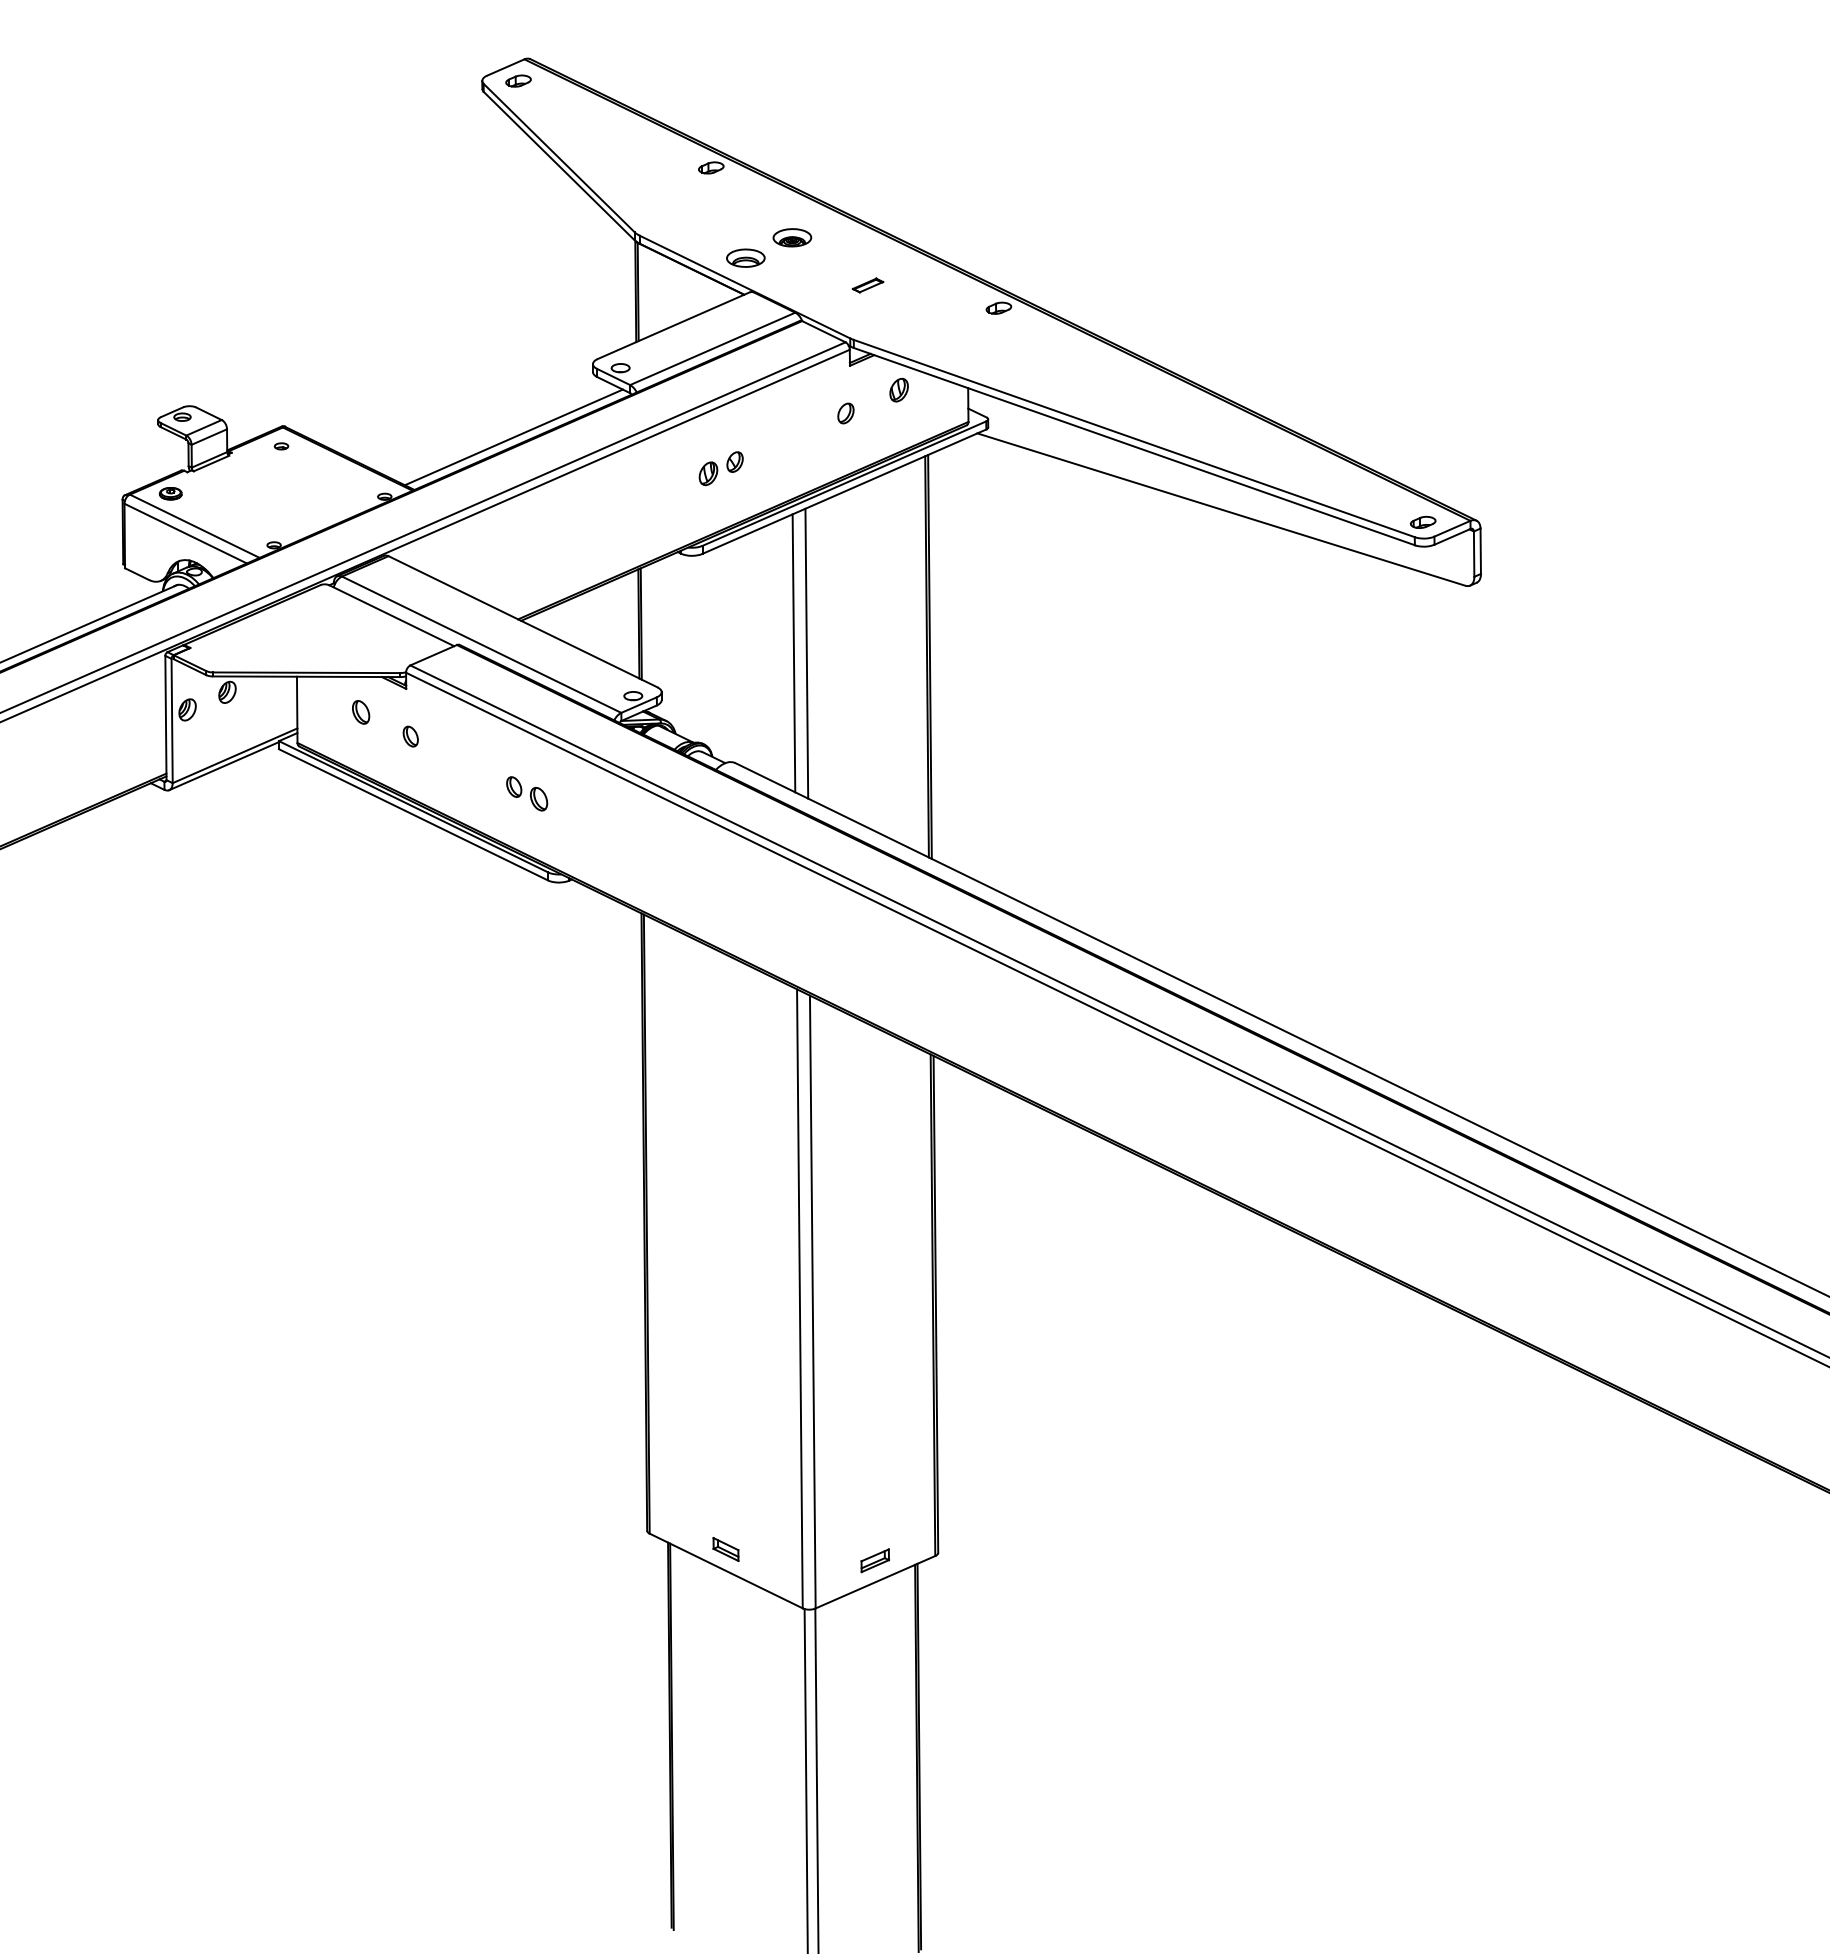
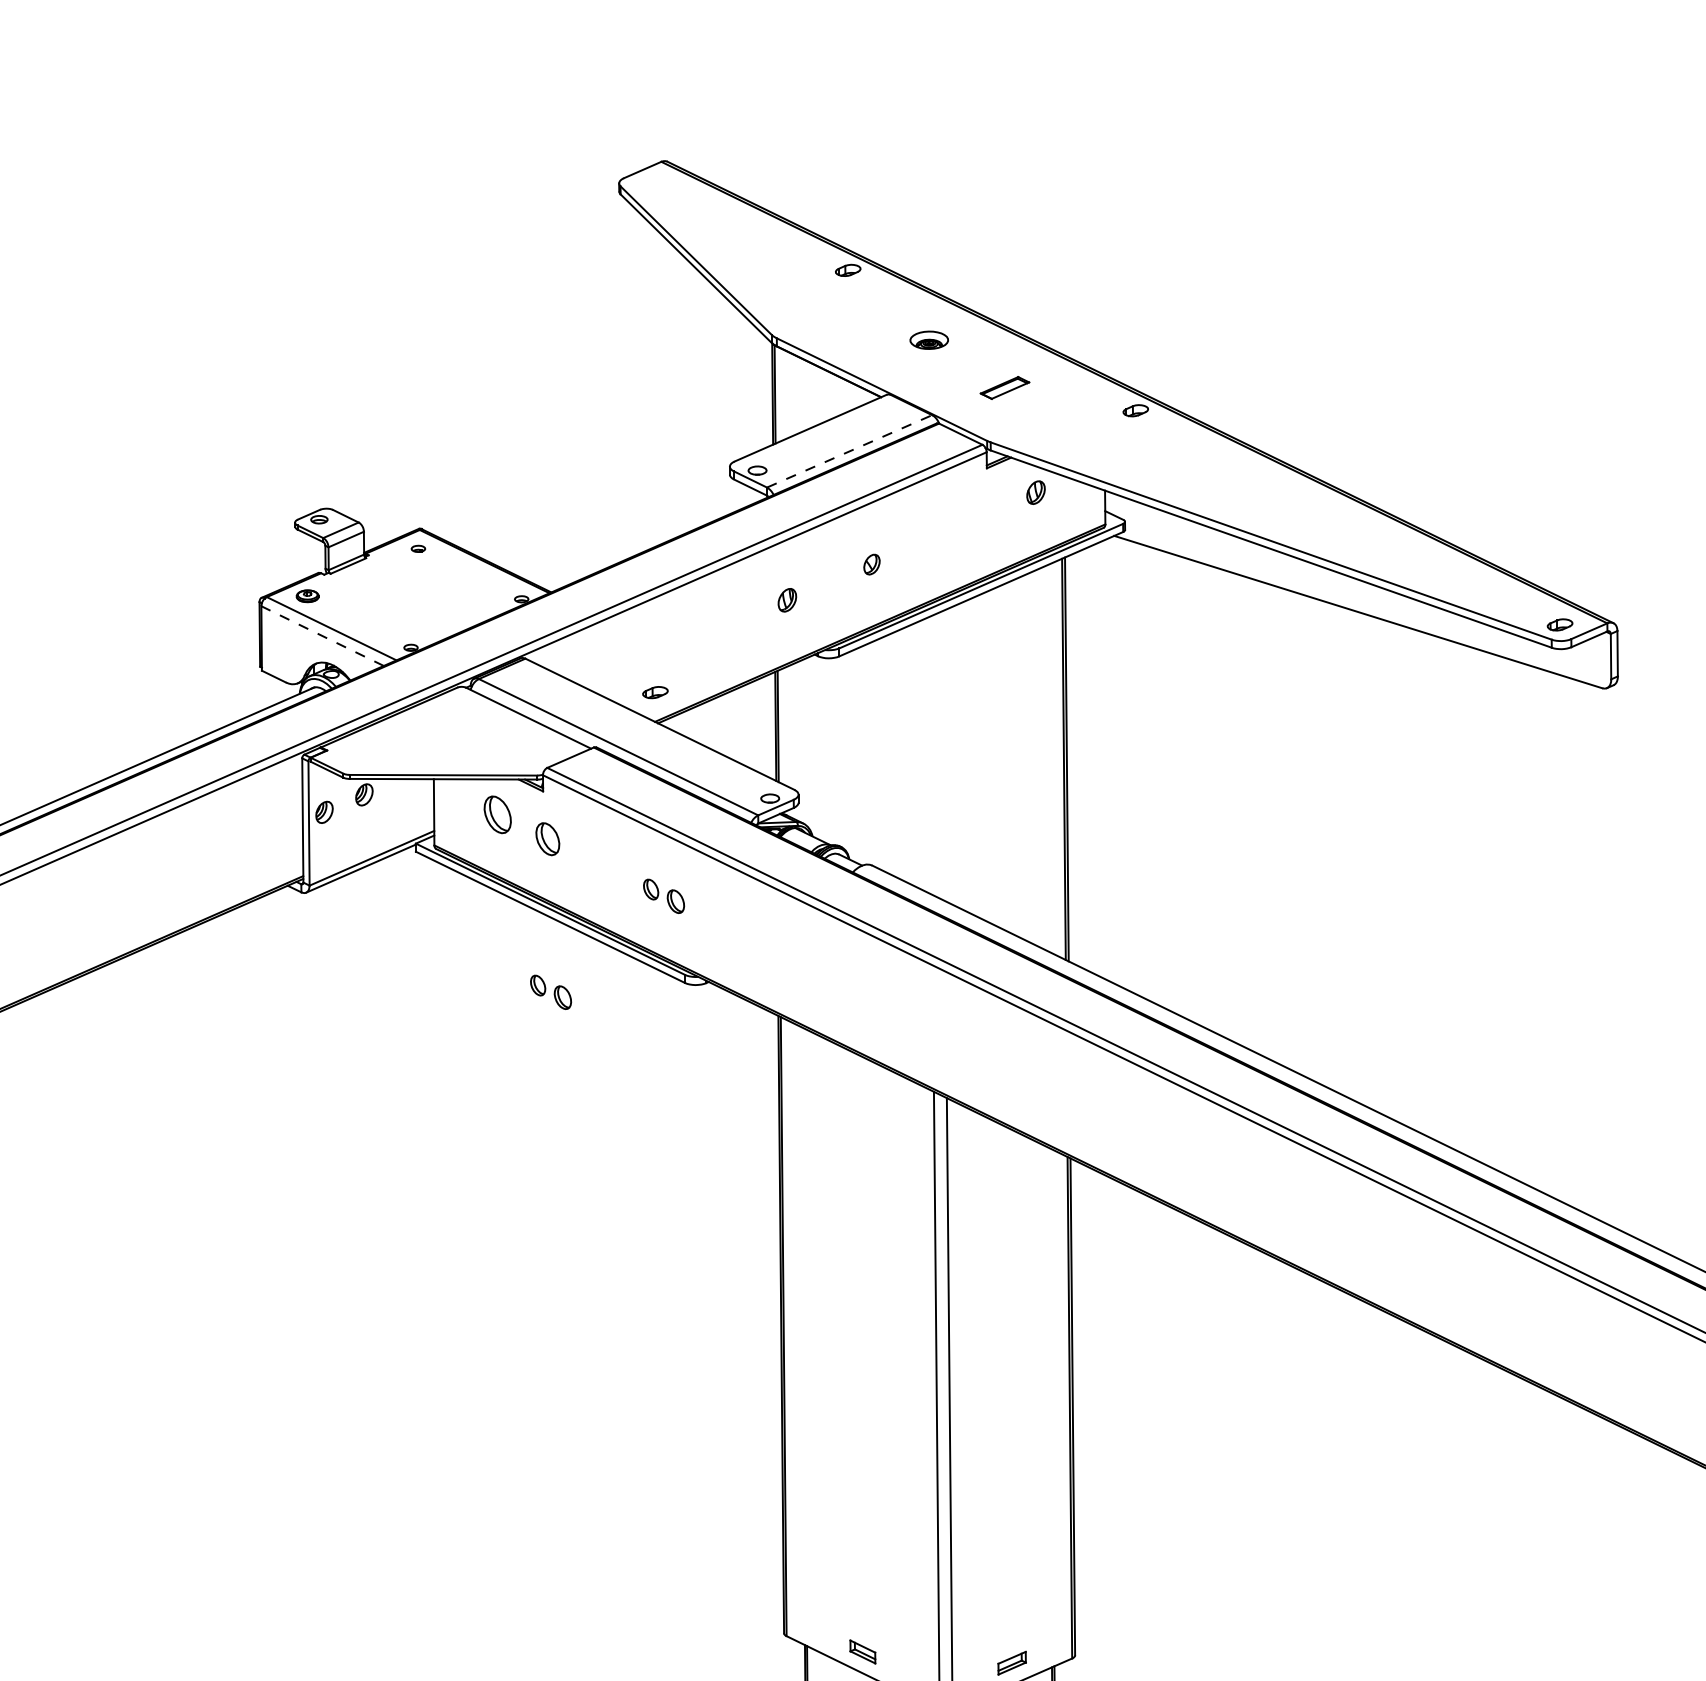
part: (518, 80) -> (655, 691), moved
part: (745, 257) -> (882, 359), removed
part: (867, 285) -> (1004, 387), size x1.6
line: (713, 348) -> (850, 450), solid -> dashed
part: (845, 413) -> (982, 515), removed
line: (513, 437) -> (650, 539), removed
part: (708, 473) -> (787, 599), moved
line: (185, 533) -> (322, 635), solid -> dashed
line: (793, 653) -> (930, 755), removed
line: (806, 653) -> (943, 755), removed
part: (361, 712) -> (498, 814), size x1.6
part: (410, 736) -> (547, 838), size x1.6
part: (414, 889) -> (551, 991), added

